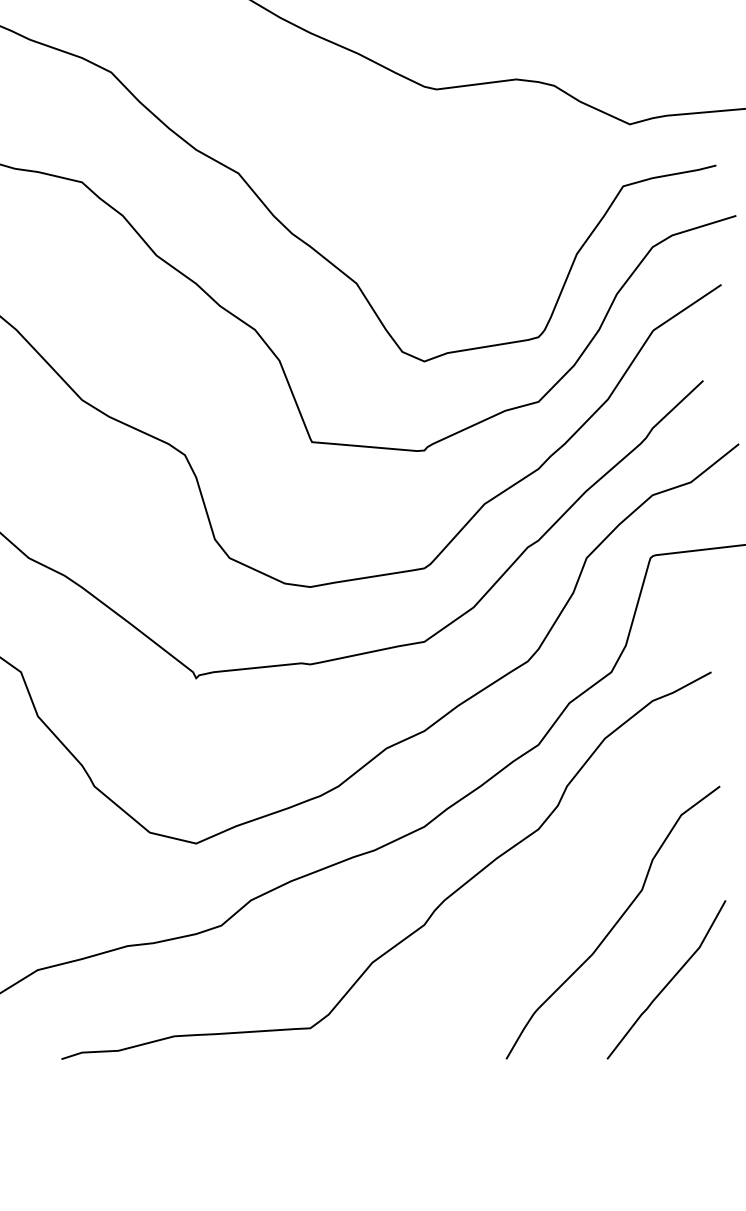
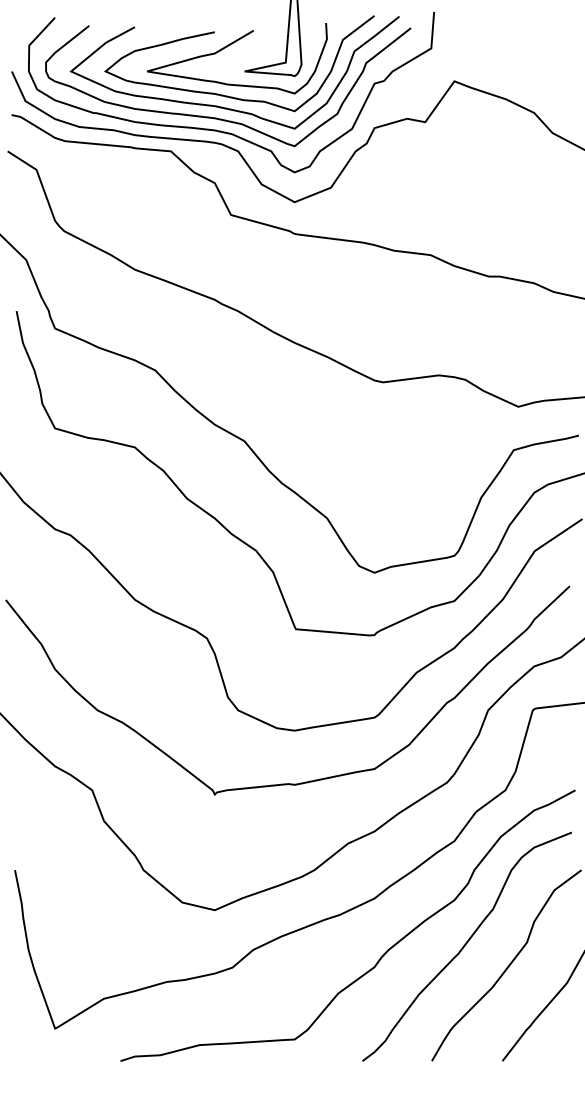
curve: (554, 895) -> (465, 946), added

